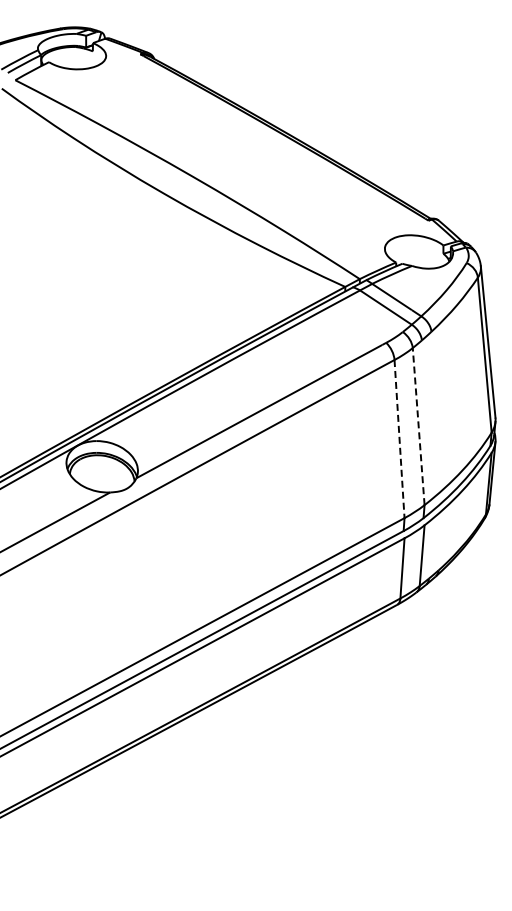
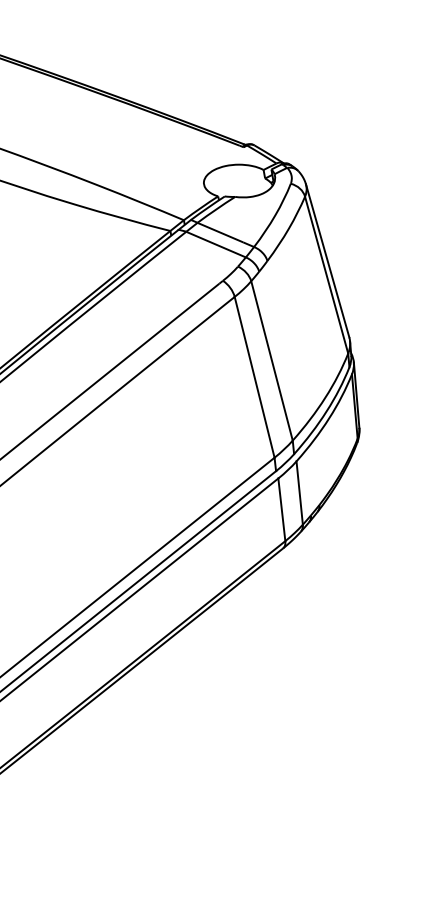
line: (418, 426) -> (271, 360), dashed -> solid
line: (399, 439) -> (254, 377), dashed -> solid

